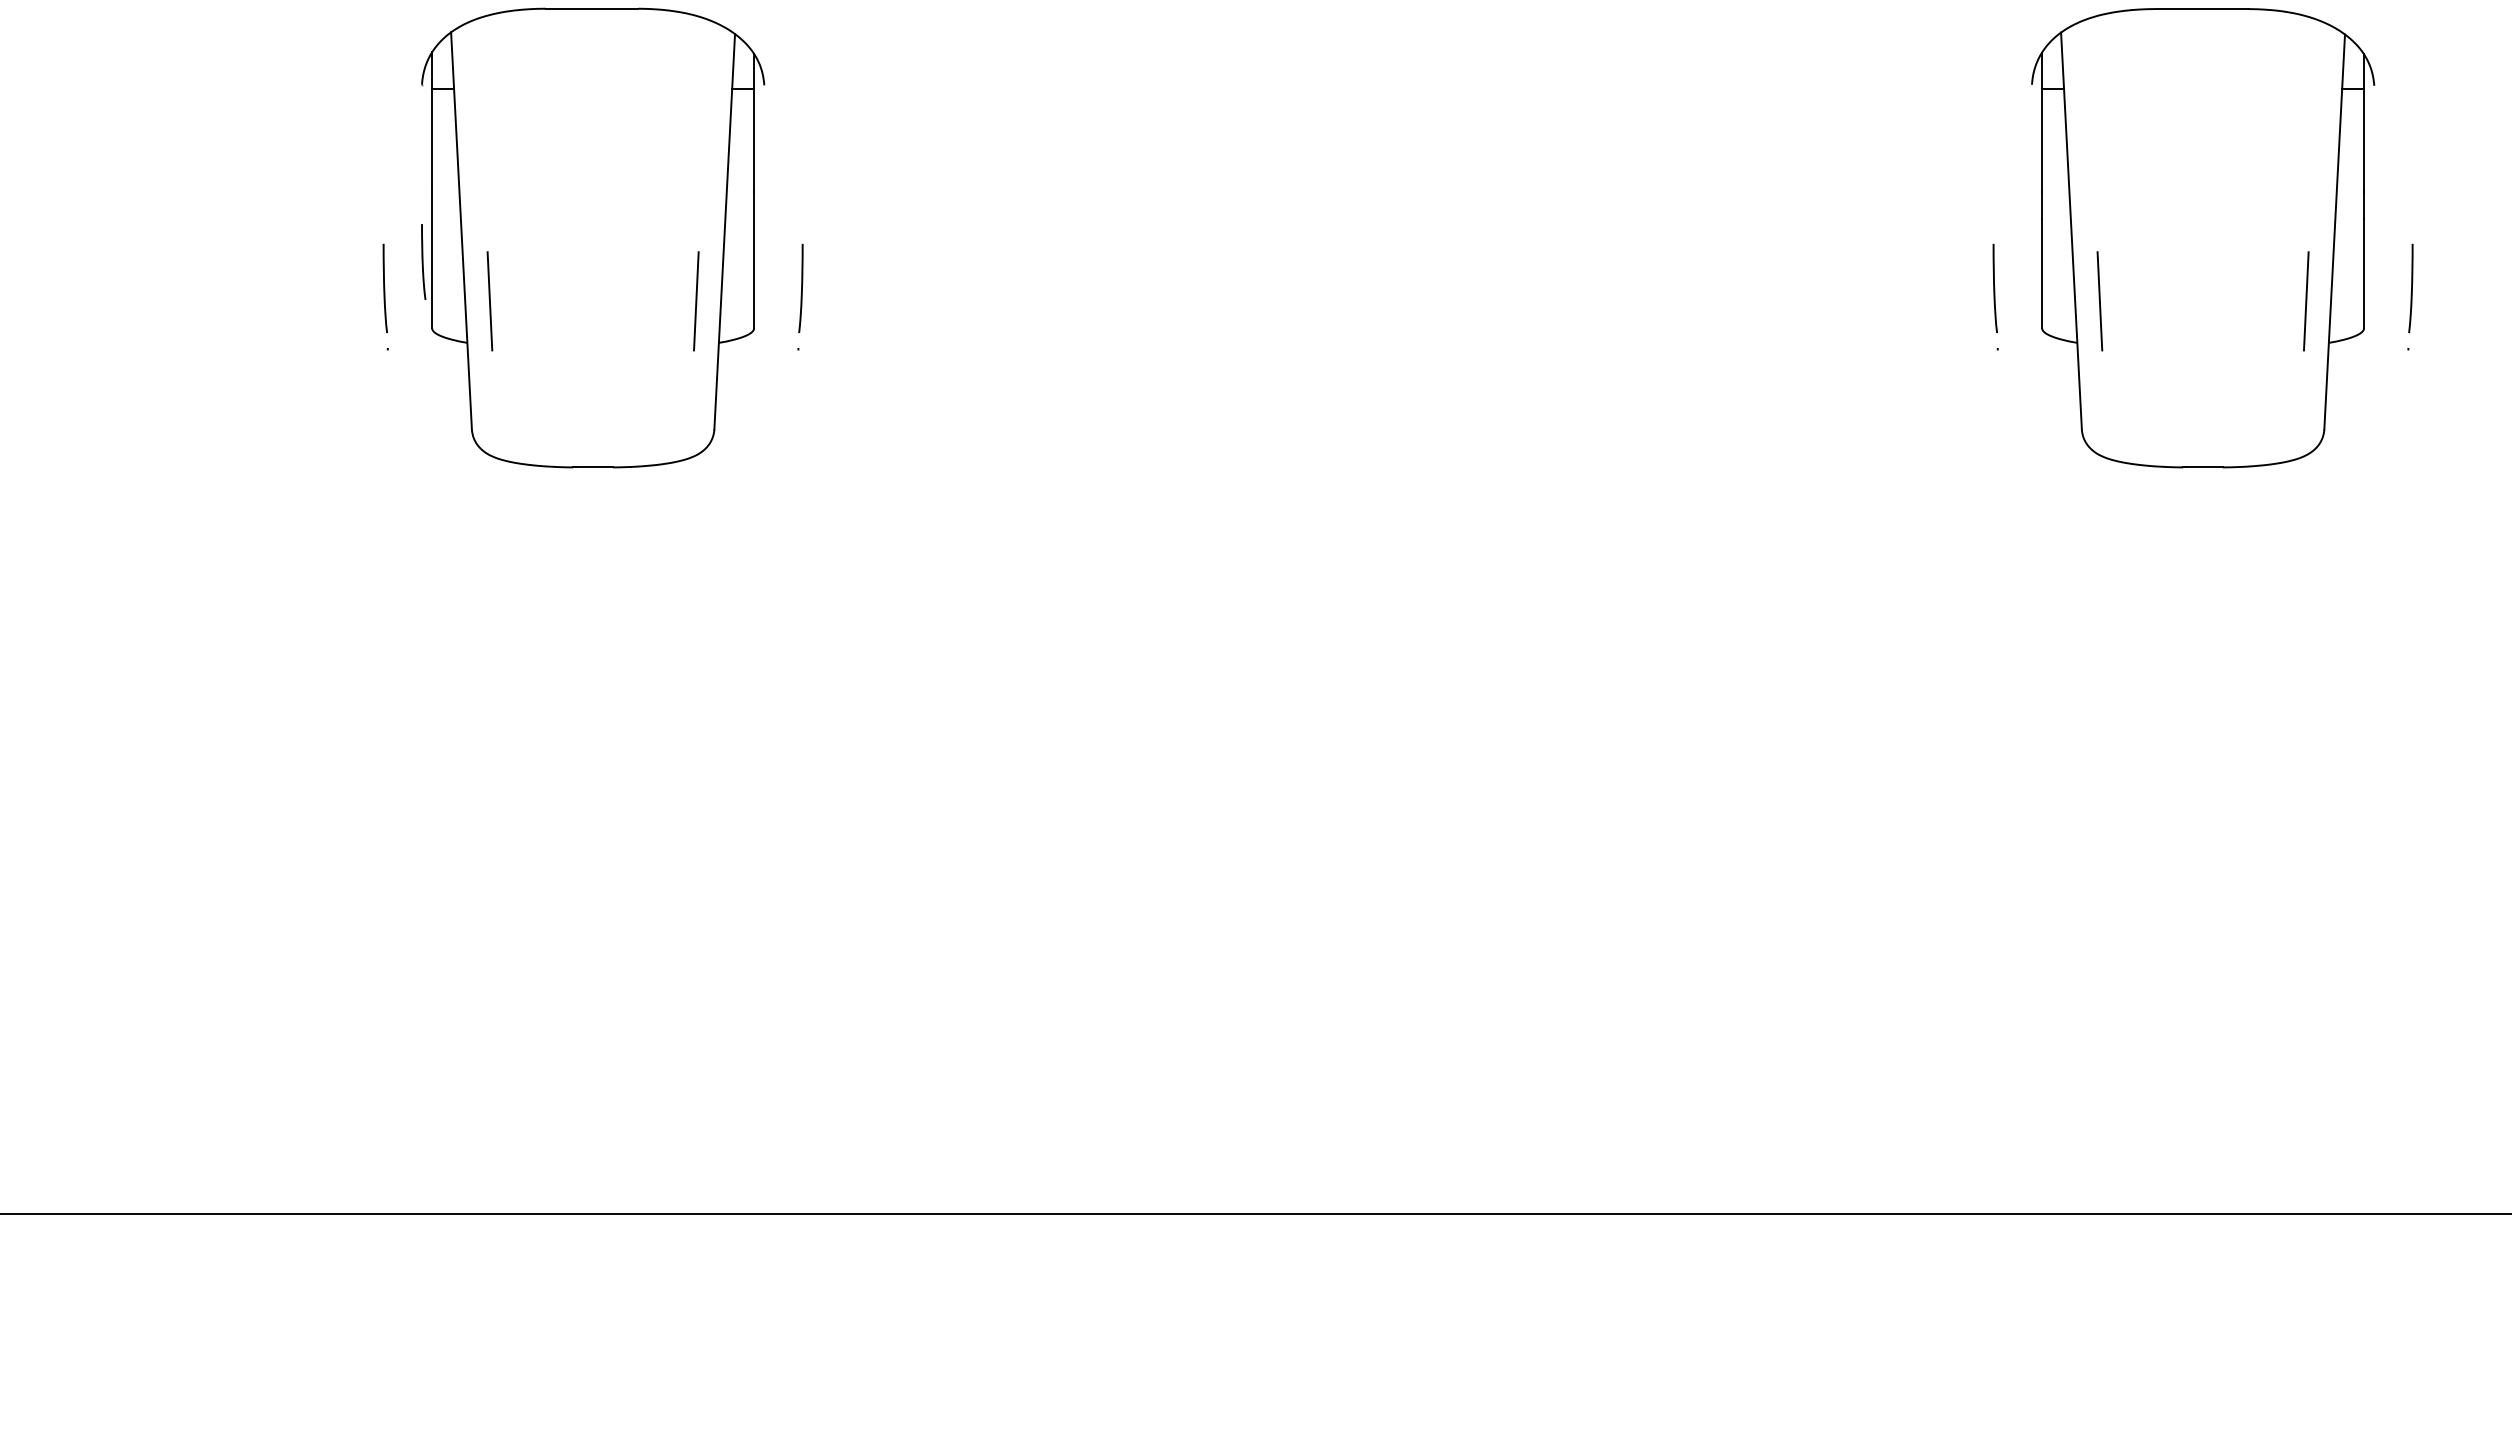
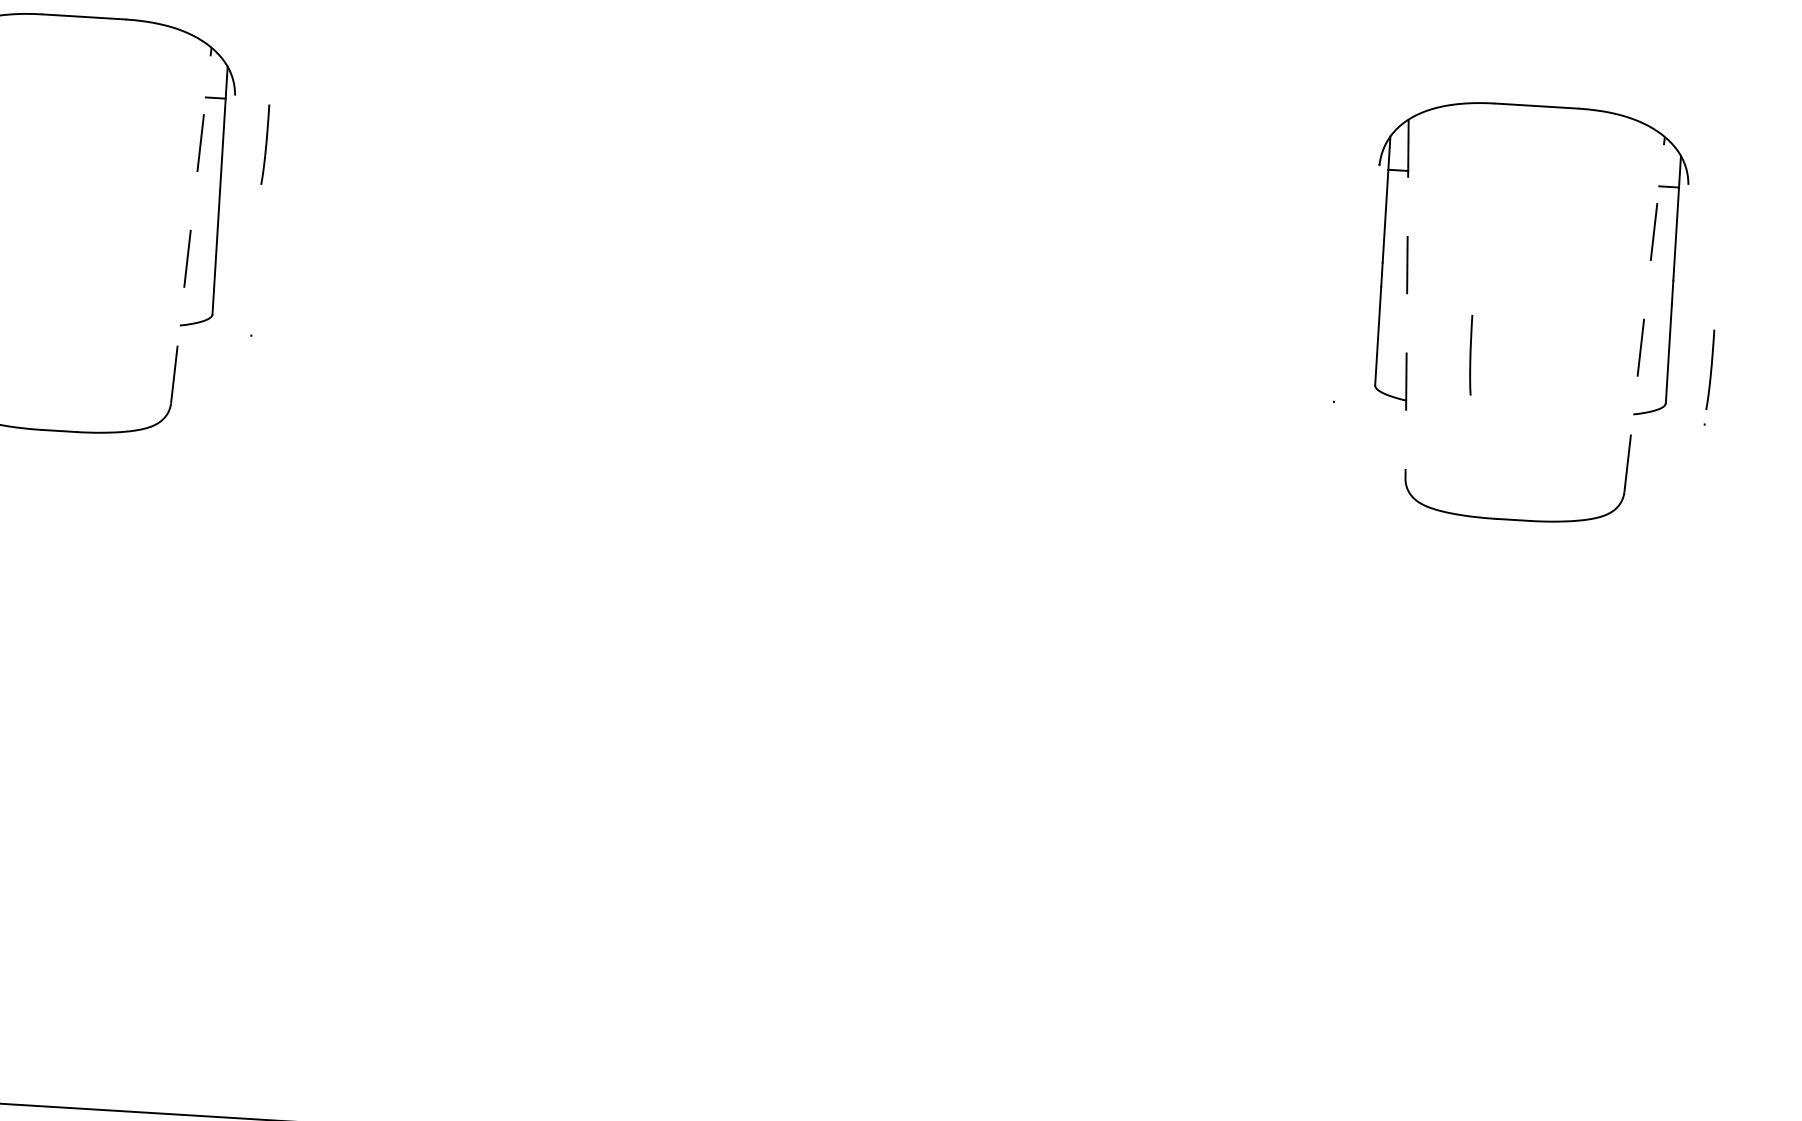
line: (724, 231) -> (191, 225), solid -> dashed
line: (2071, 231) -> (1407, 299), solid -> dashed
line: (2334, 232) -> (1644, 315), solid -> dashed
line: (801, 288) -> (265, 144), moved
line: (1994, 288) -> (1470, 355), moved
line: (696, 301) -> (161, 286), removed
line: (2099, 301) -> (1428, 364), removed
line: (2305, 301) -> (1614, 375), removed

